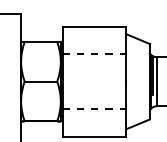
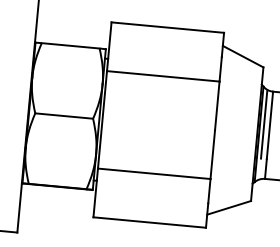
line: (94, 54) -> (163, 76), dashed -> solid
line: (94, 109) -> (154, 174), dashed -> solid

